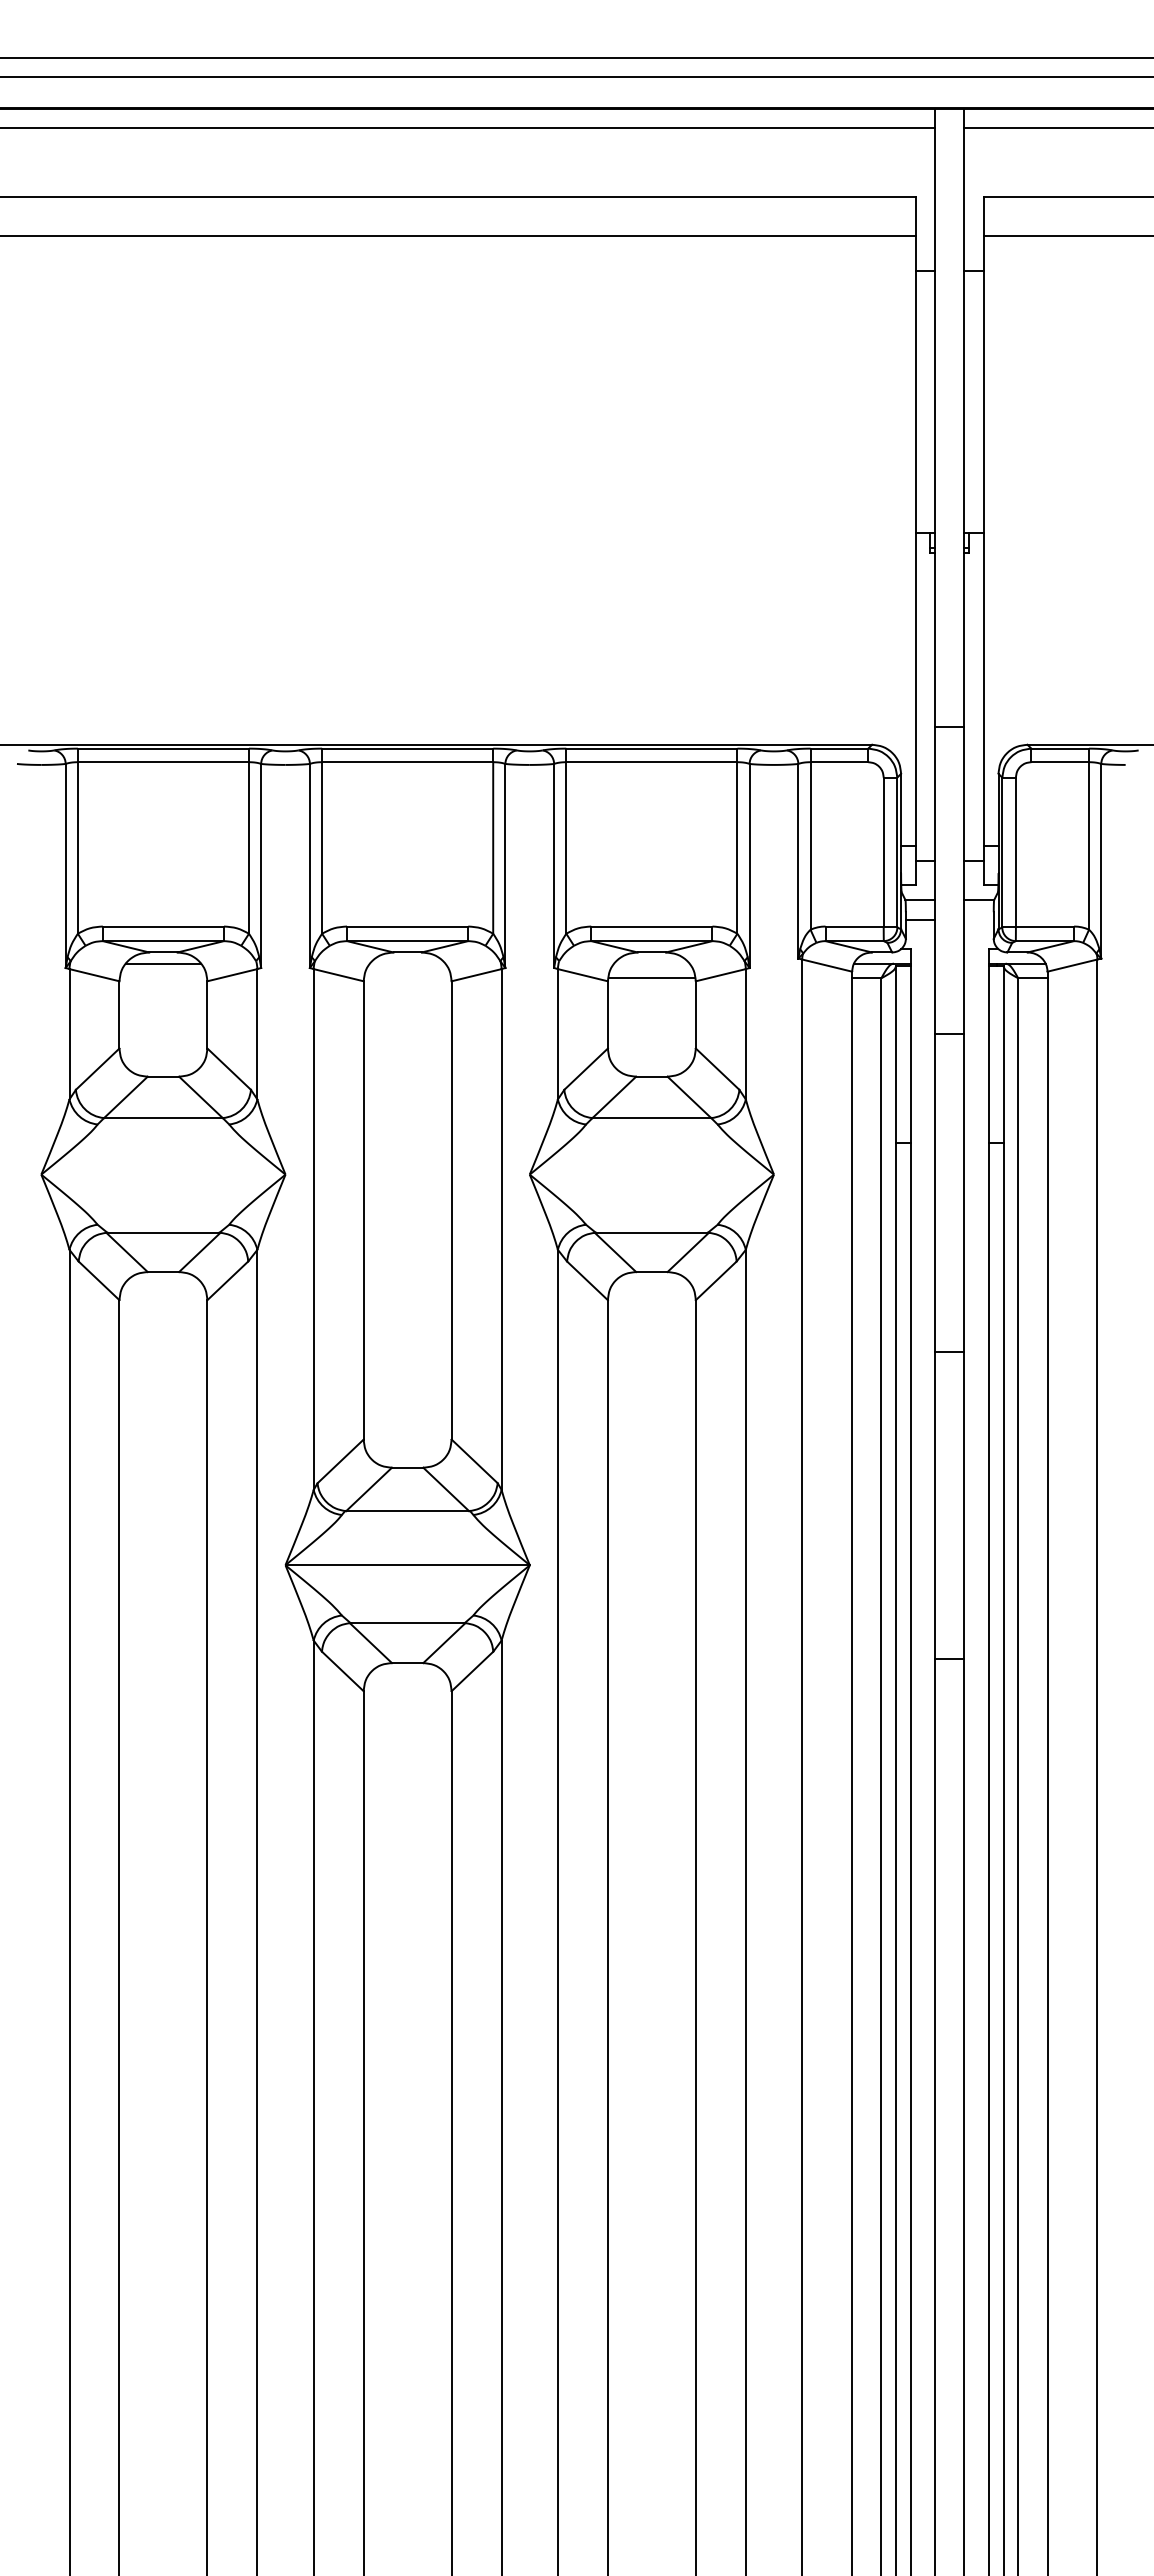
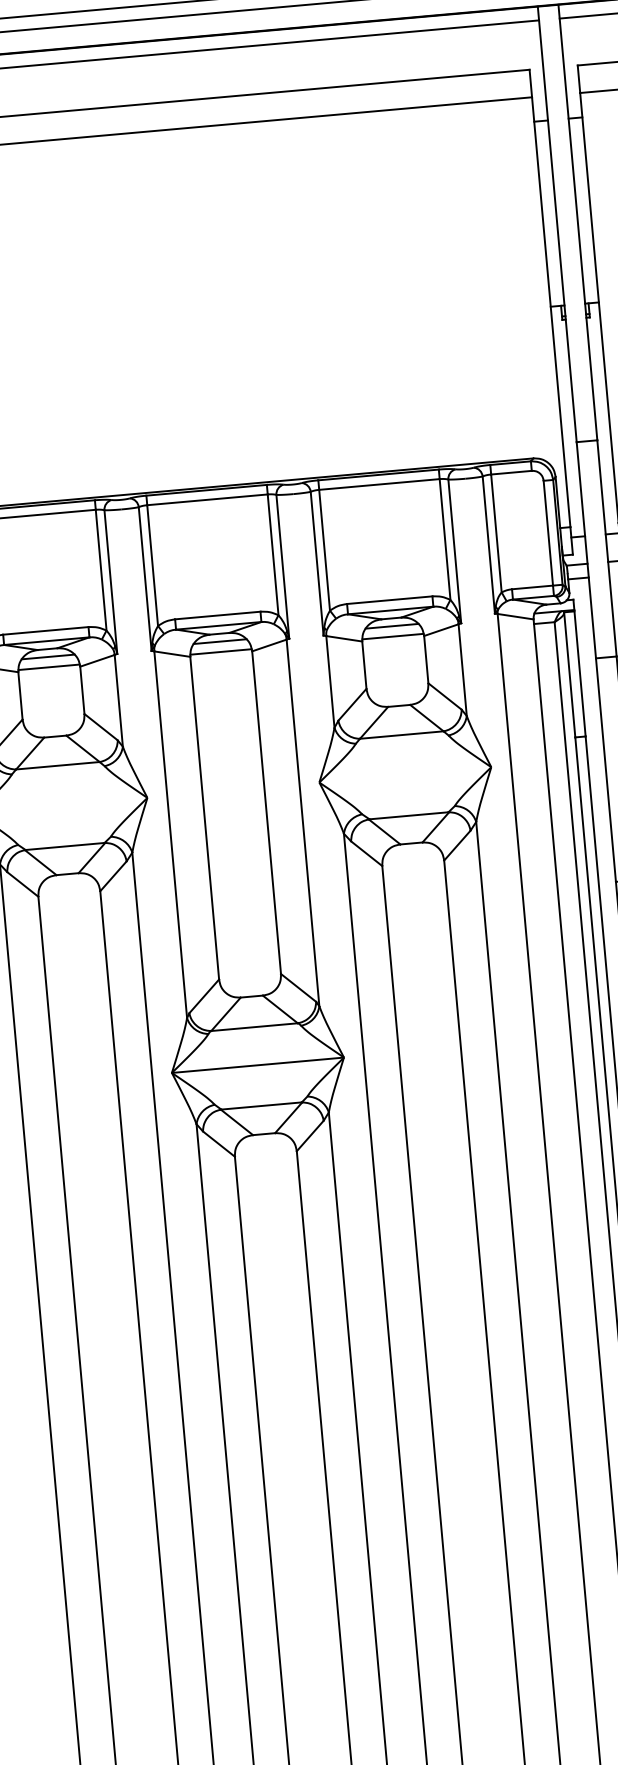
line: (407, 963) -> (220, 641), added
line: (651, 963) -> (391, 626), added
line: (163, 978) -> (49, 667), added
line: (407, 978) -> (220, 652), added

